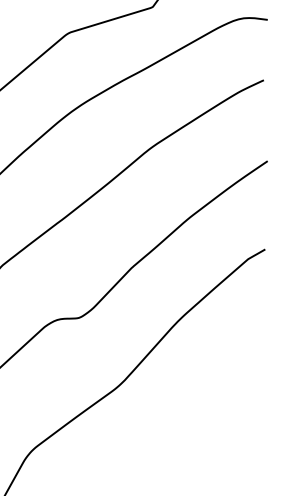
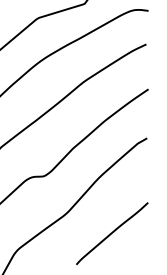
curve: (202, 421) -> (112, 233), added

